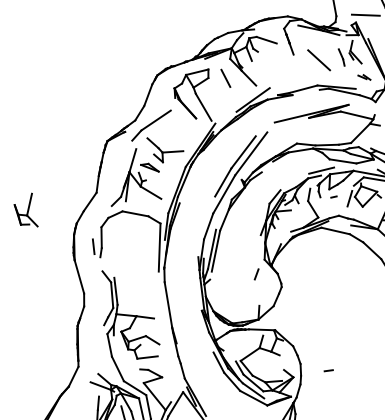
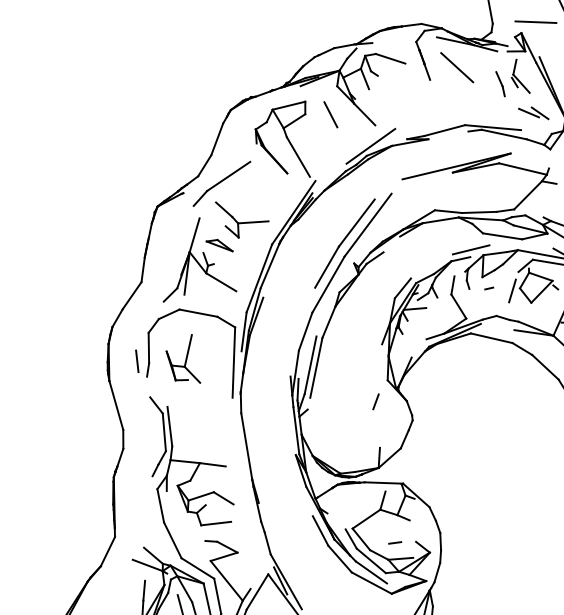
line: (319, 60) -> (457, 68), moved
part: (364, 77) -> (533, 113), size x1.67
part: (25, 209) -> (182, 358), moved
line: (328, 370) -> (394, 542), moved

